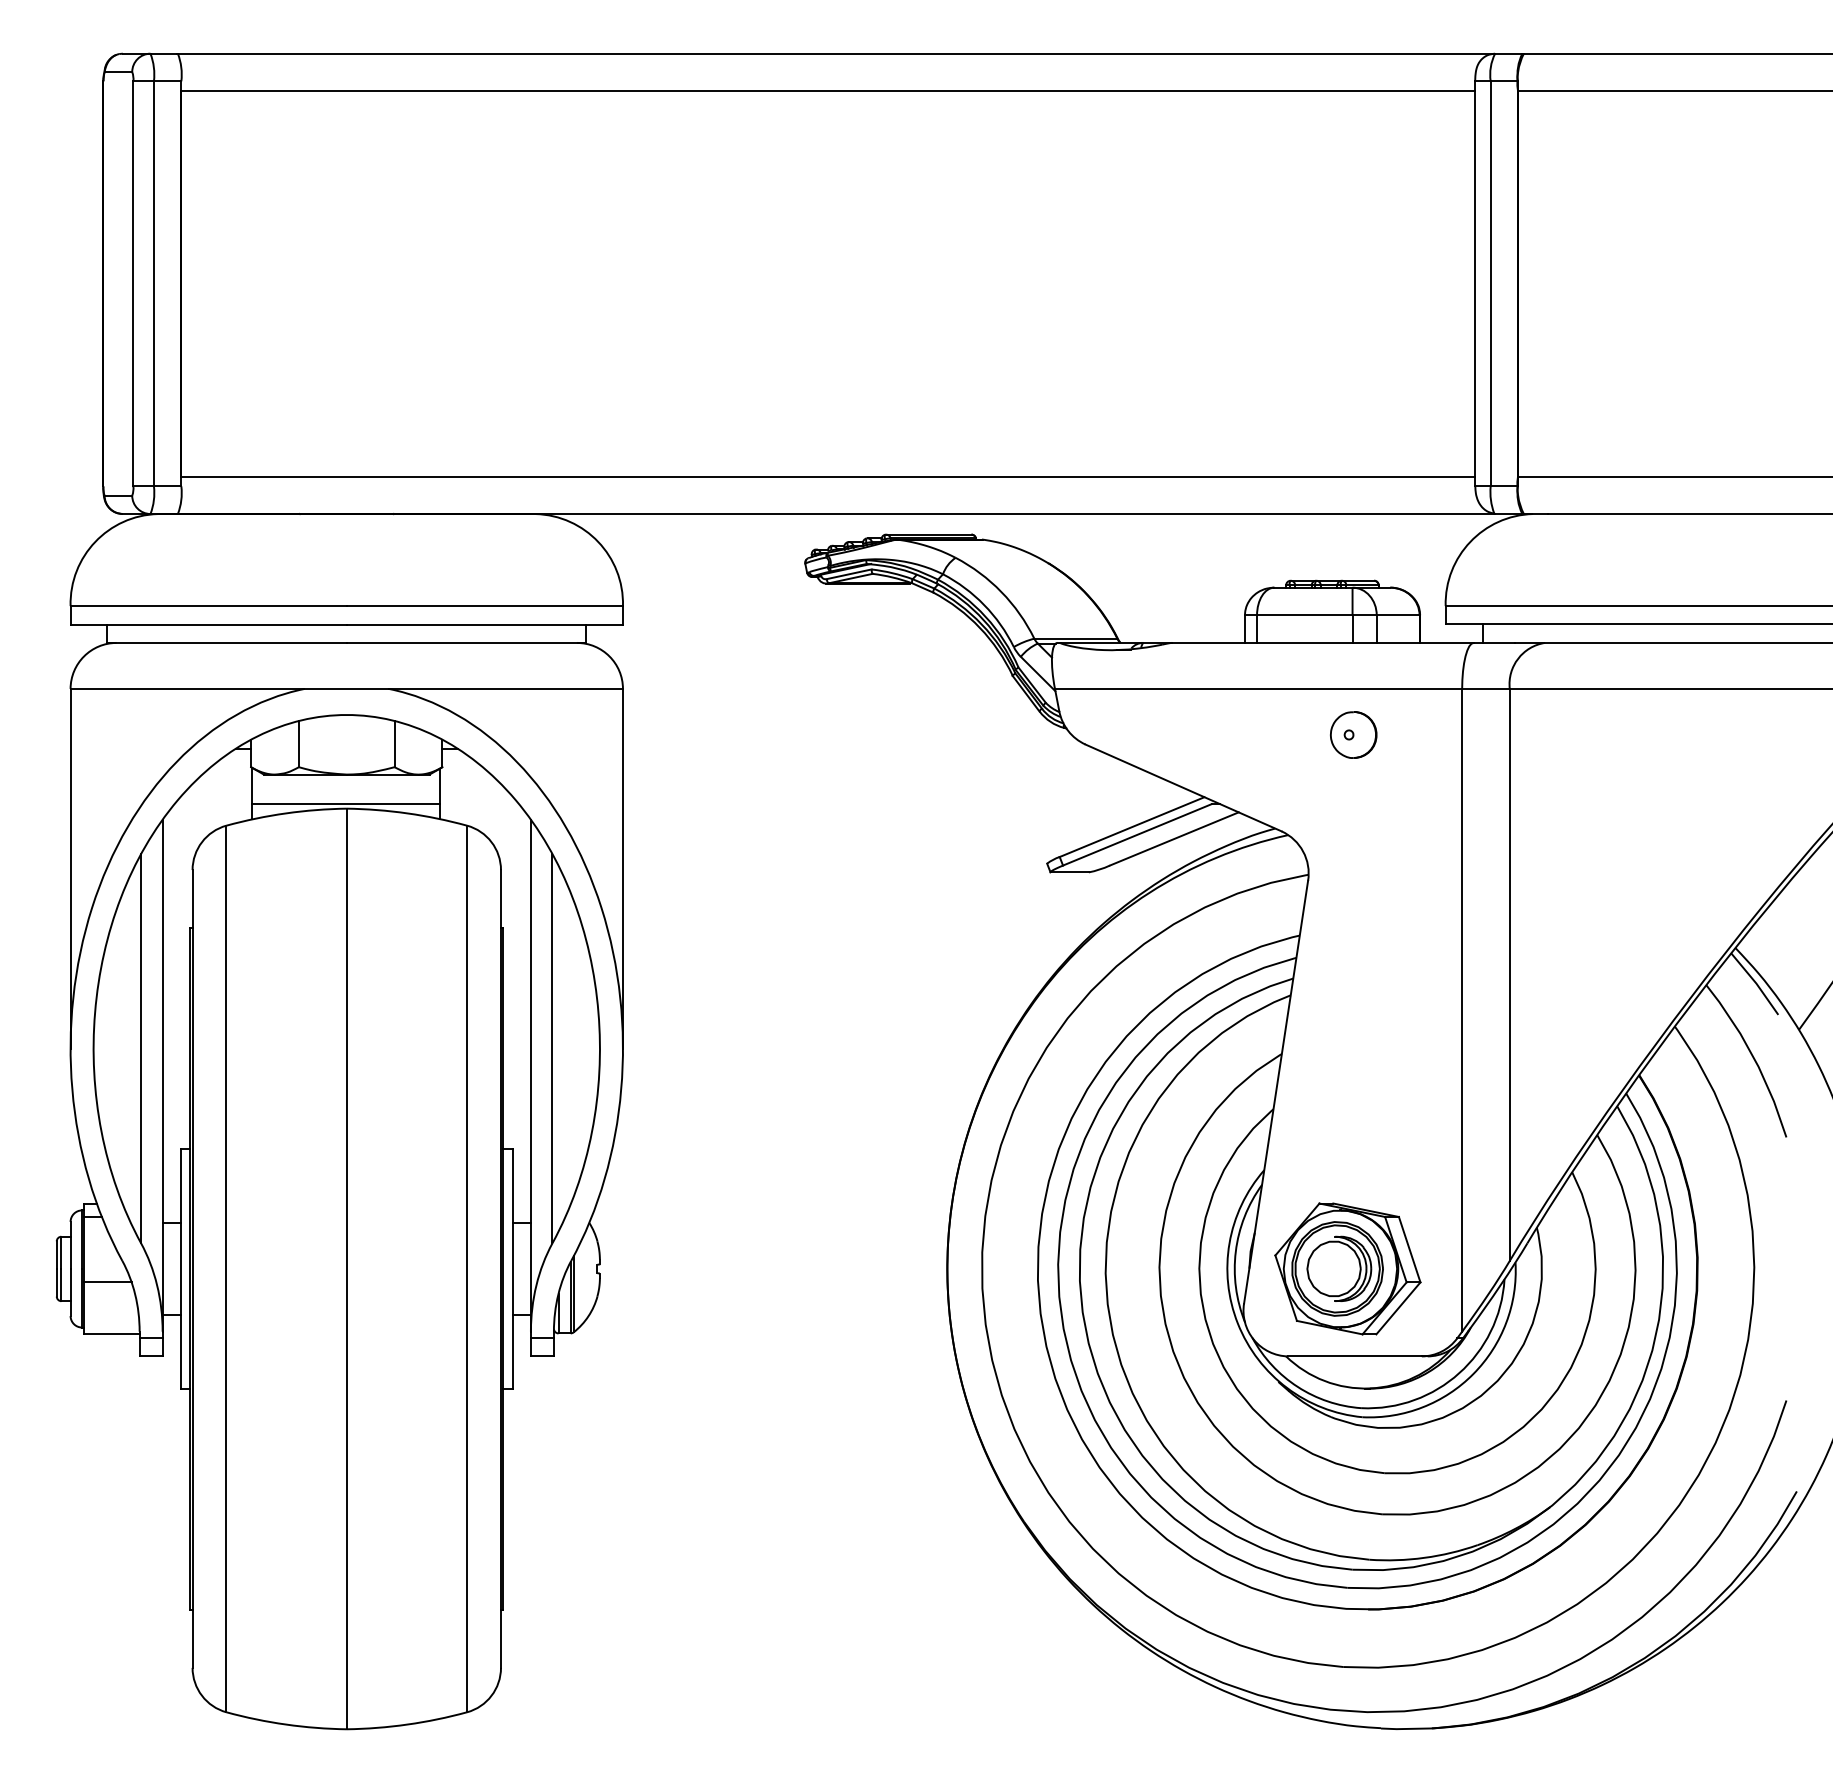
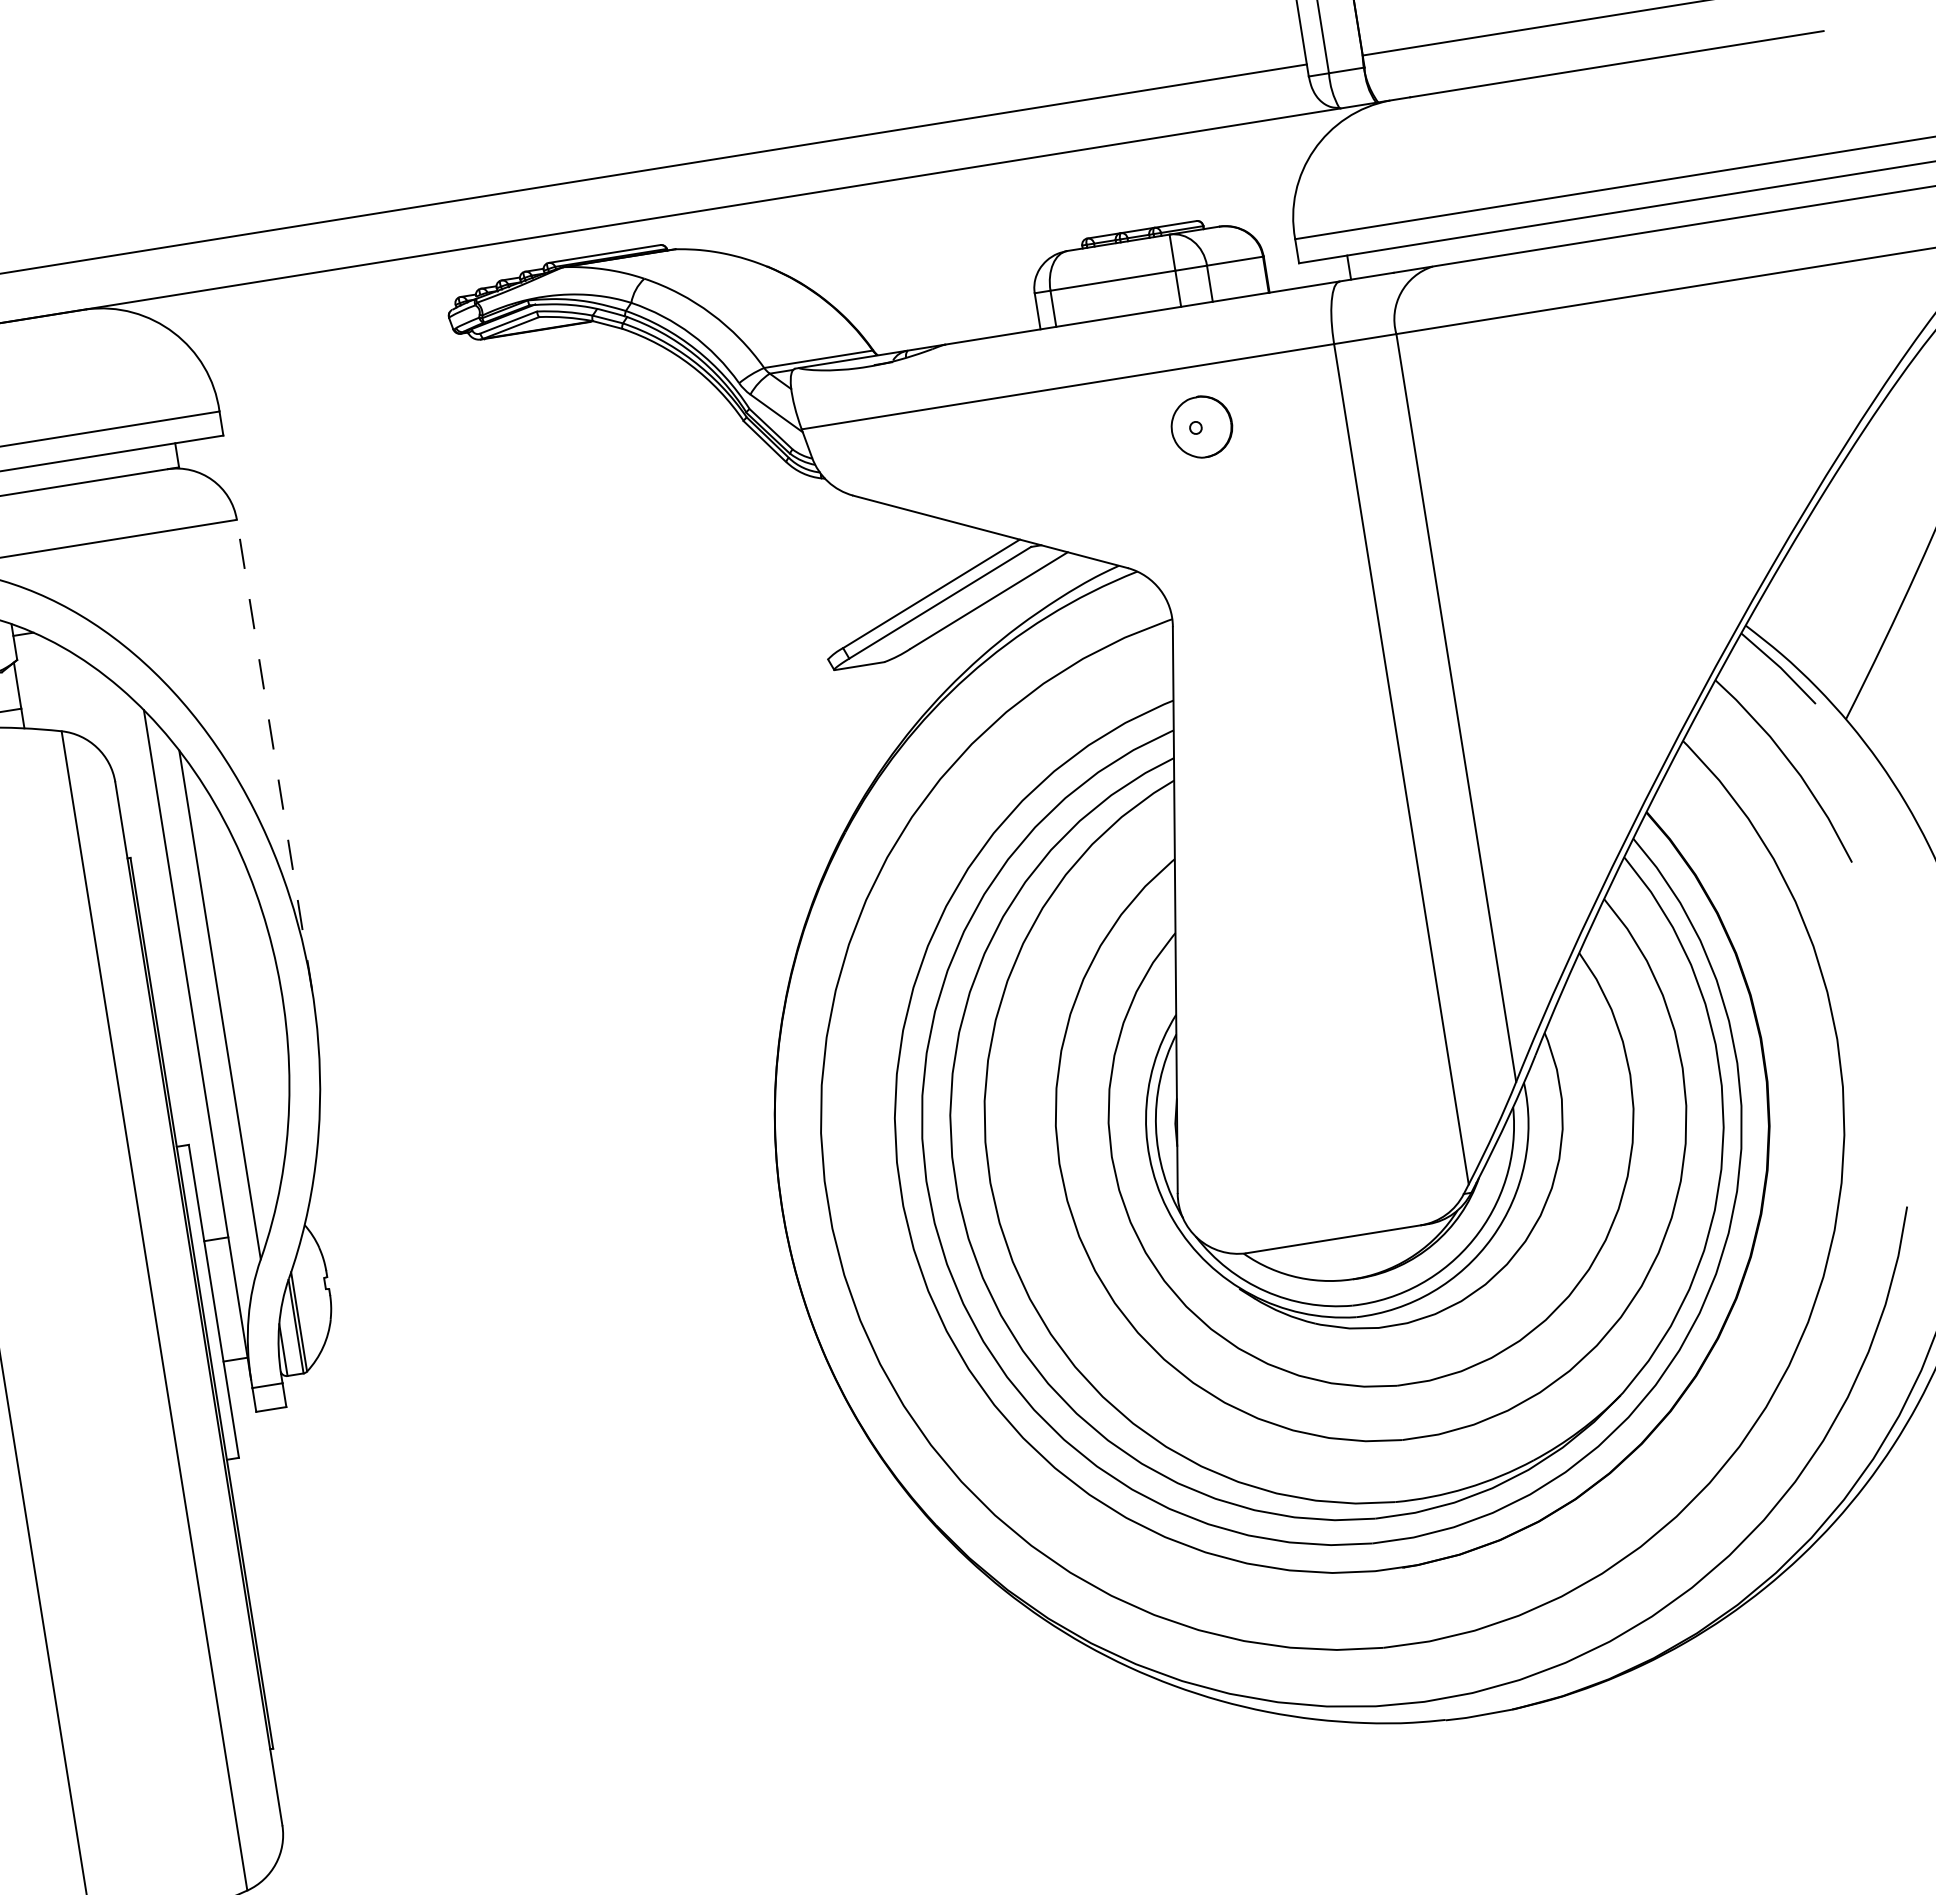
line: (622, 868) -> (273, 754), solid -> dashed
part: (1347, 1268) -> (1305, 1125), removed

